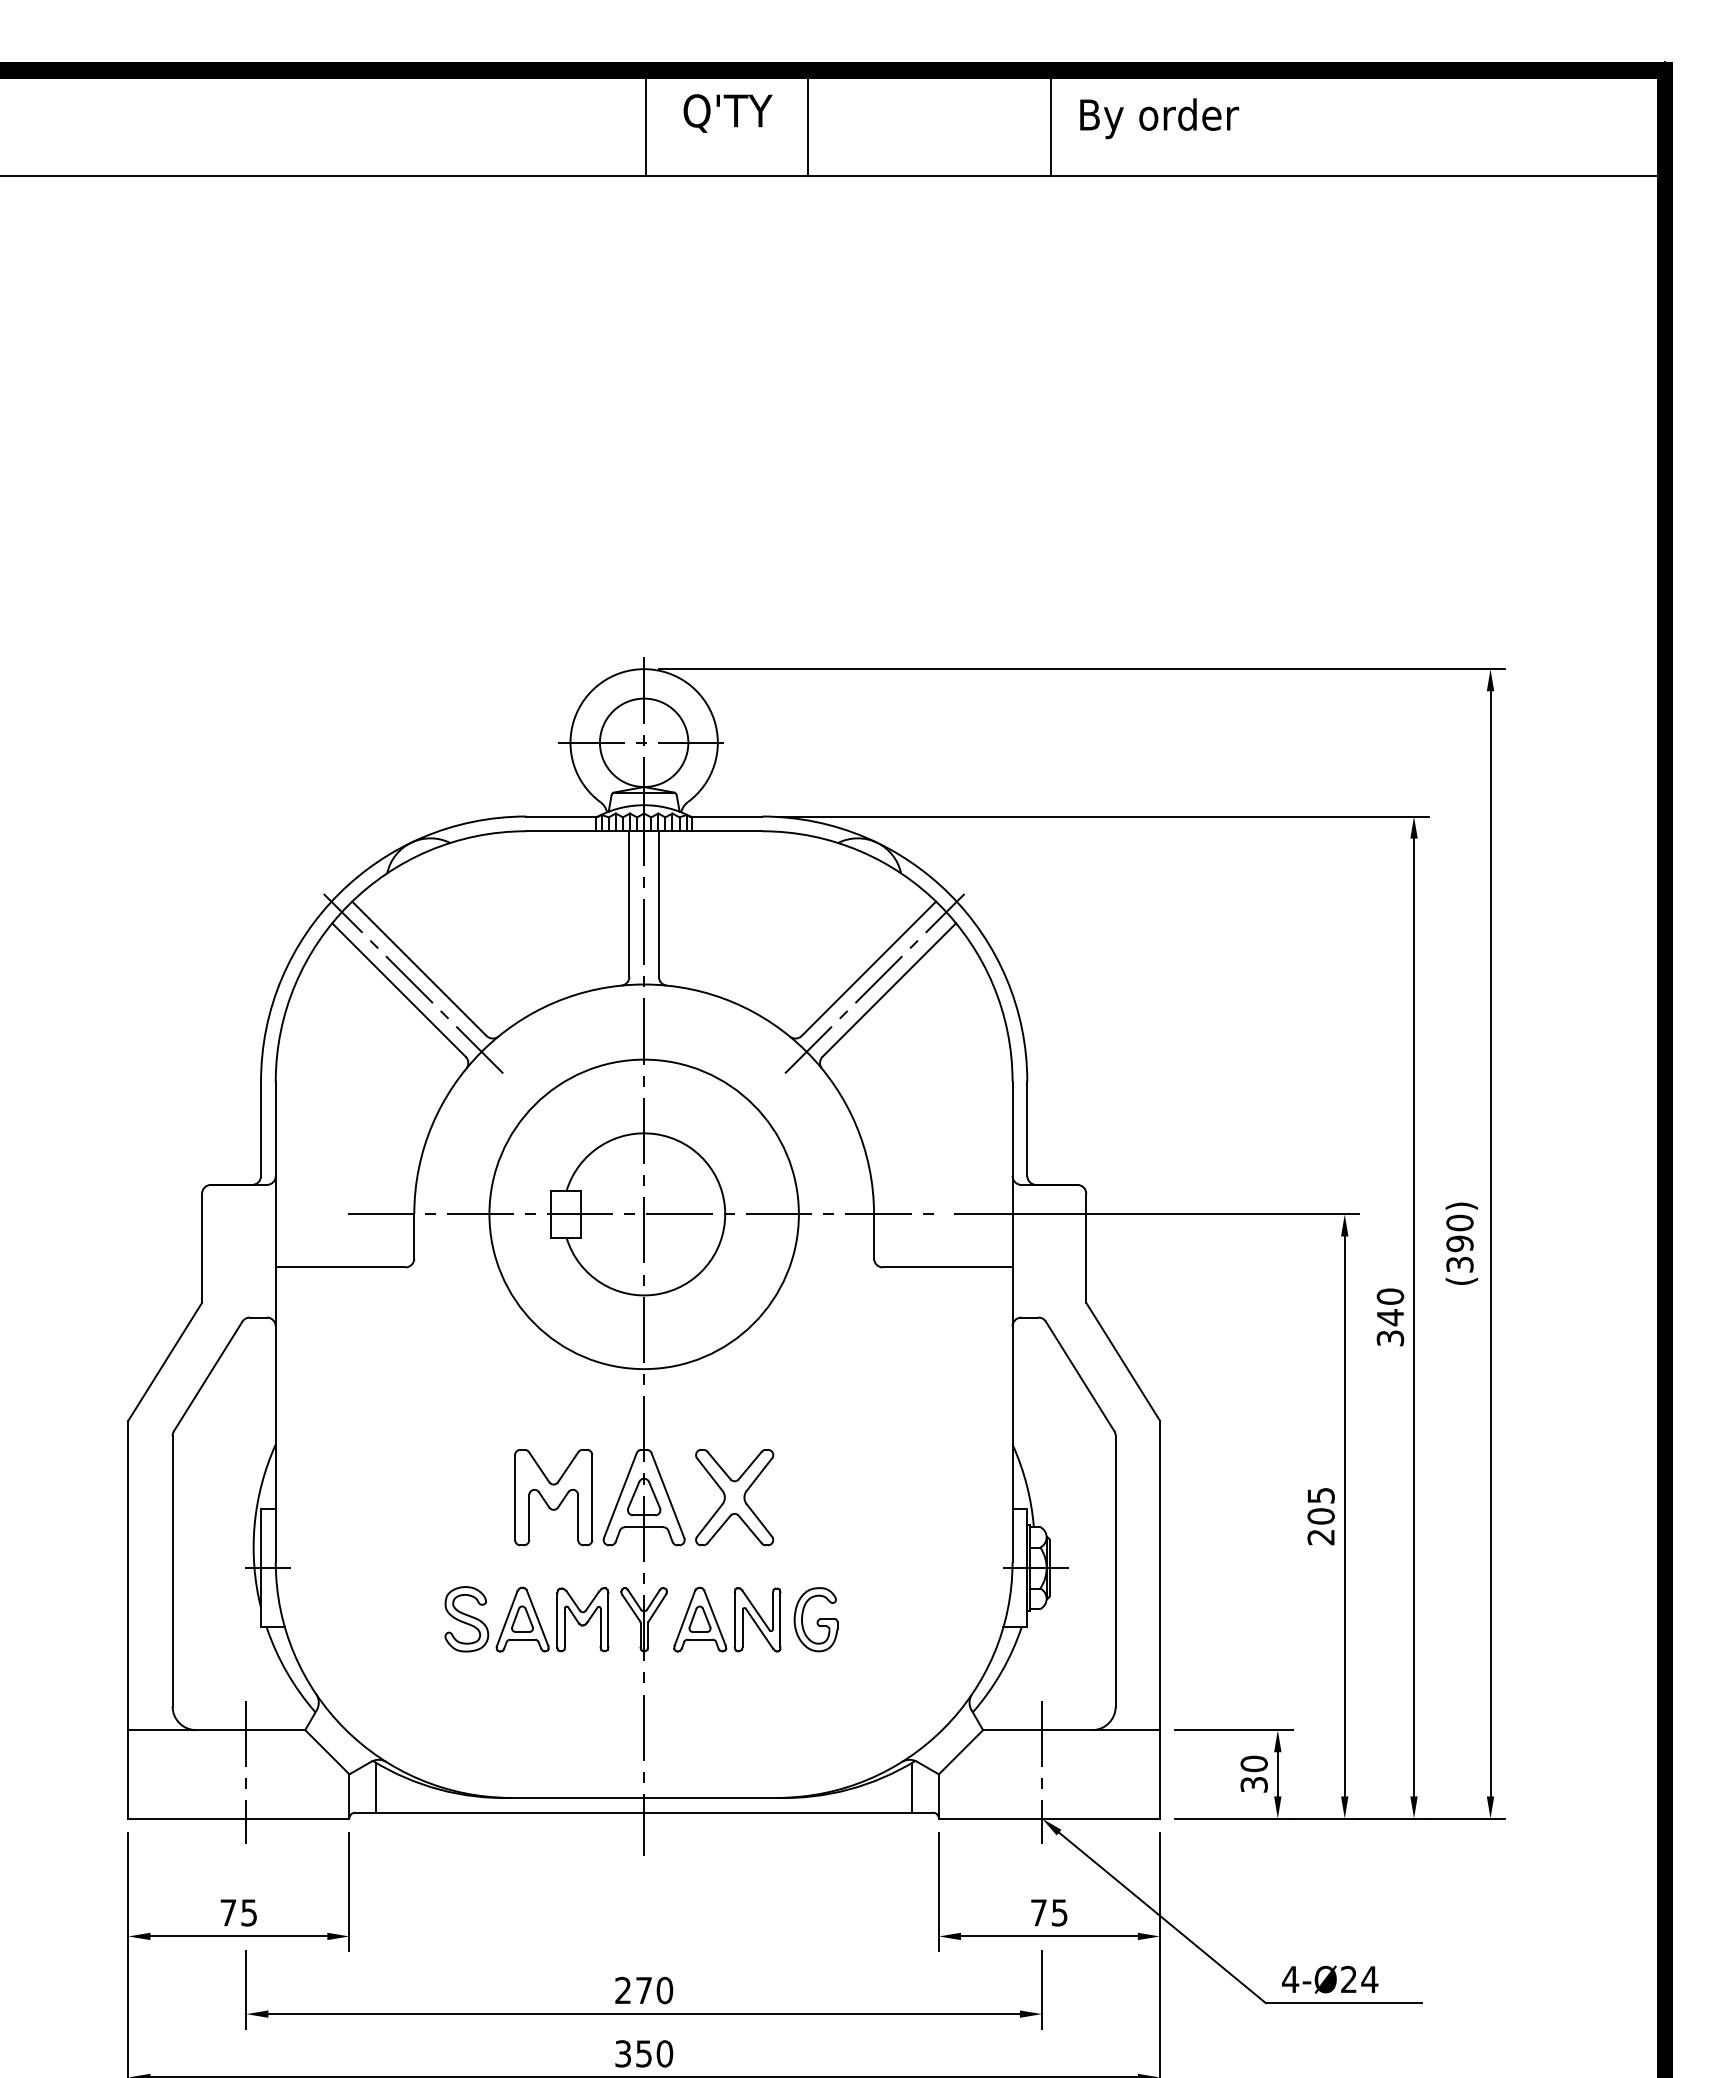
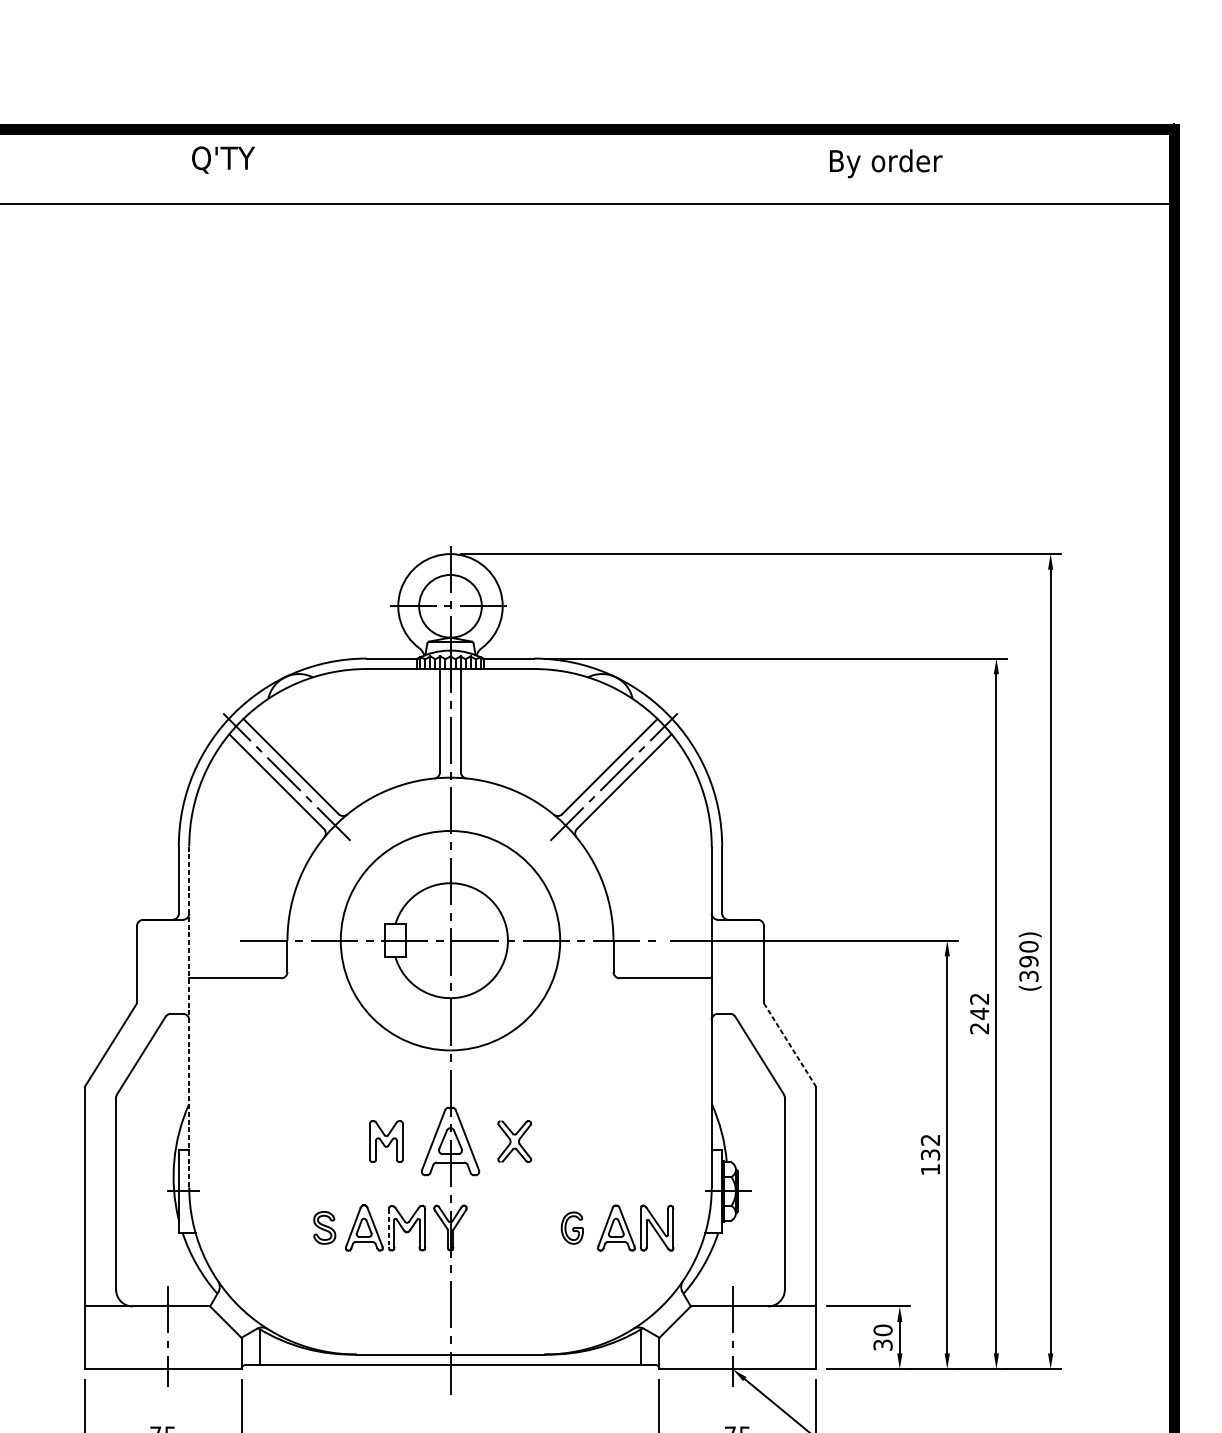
text: (727, 113) -> (223, 160), moved
text: (1159, 118) -> (886, 163), moved
line: (645, 122) -> (451, 166), removed
line: (808, 122) -> (567, 166), removed
line: (1051, 122) -> (739, 166), removed
text: (1390, 1317) -> (979, 1013), 340 -> 242
line: (275, 1322) -> (189, 1017), solid -> dashed
line: (1123, 1361) -> (790, 1045), solid -> dashed
part: (553, 1497) -> (386, 1141), size x0.6
part: (734, 1497) -> (514, 1141), size x0.6
text: (1320, 1516) -> (930, 1154), 205 -> 132
part: (466, 1619) -> (324, 1227), size x0.7
part: (734, 1619) -> (640, 1227), moved
part: (815, 1619) -> (571, 1227), size x0.7
line: (557, 1620) -> (389, 1228), solid -> dashed

